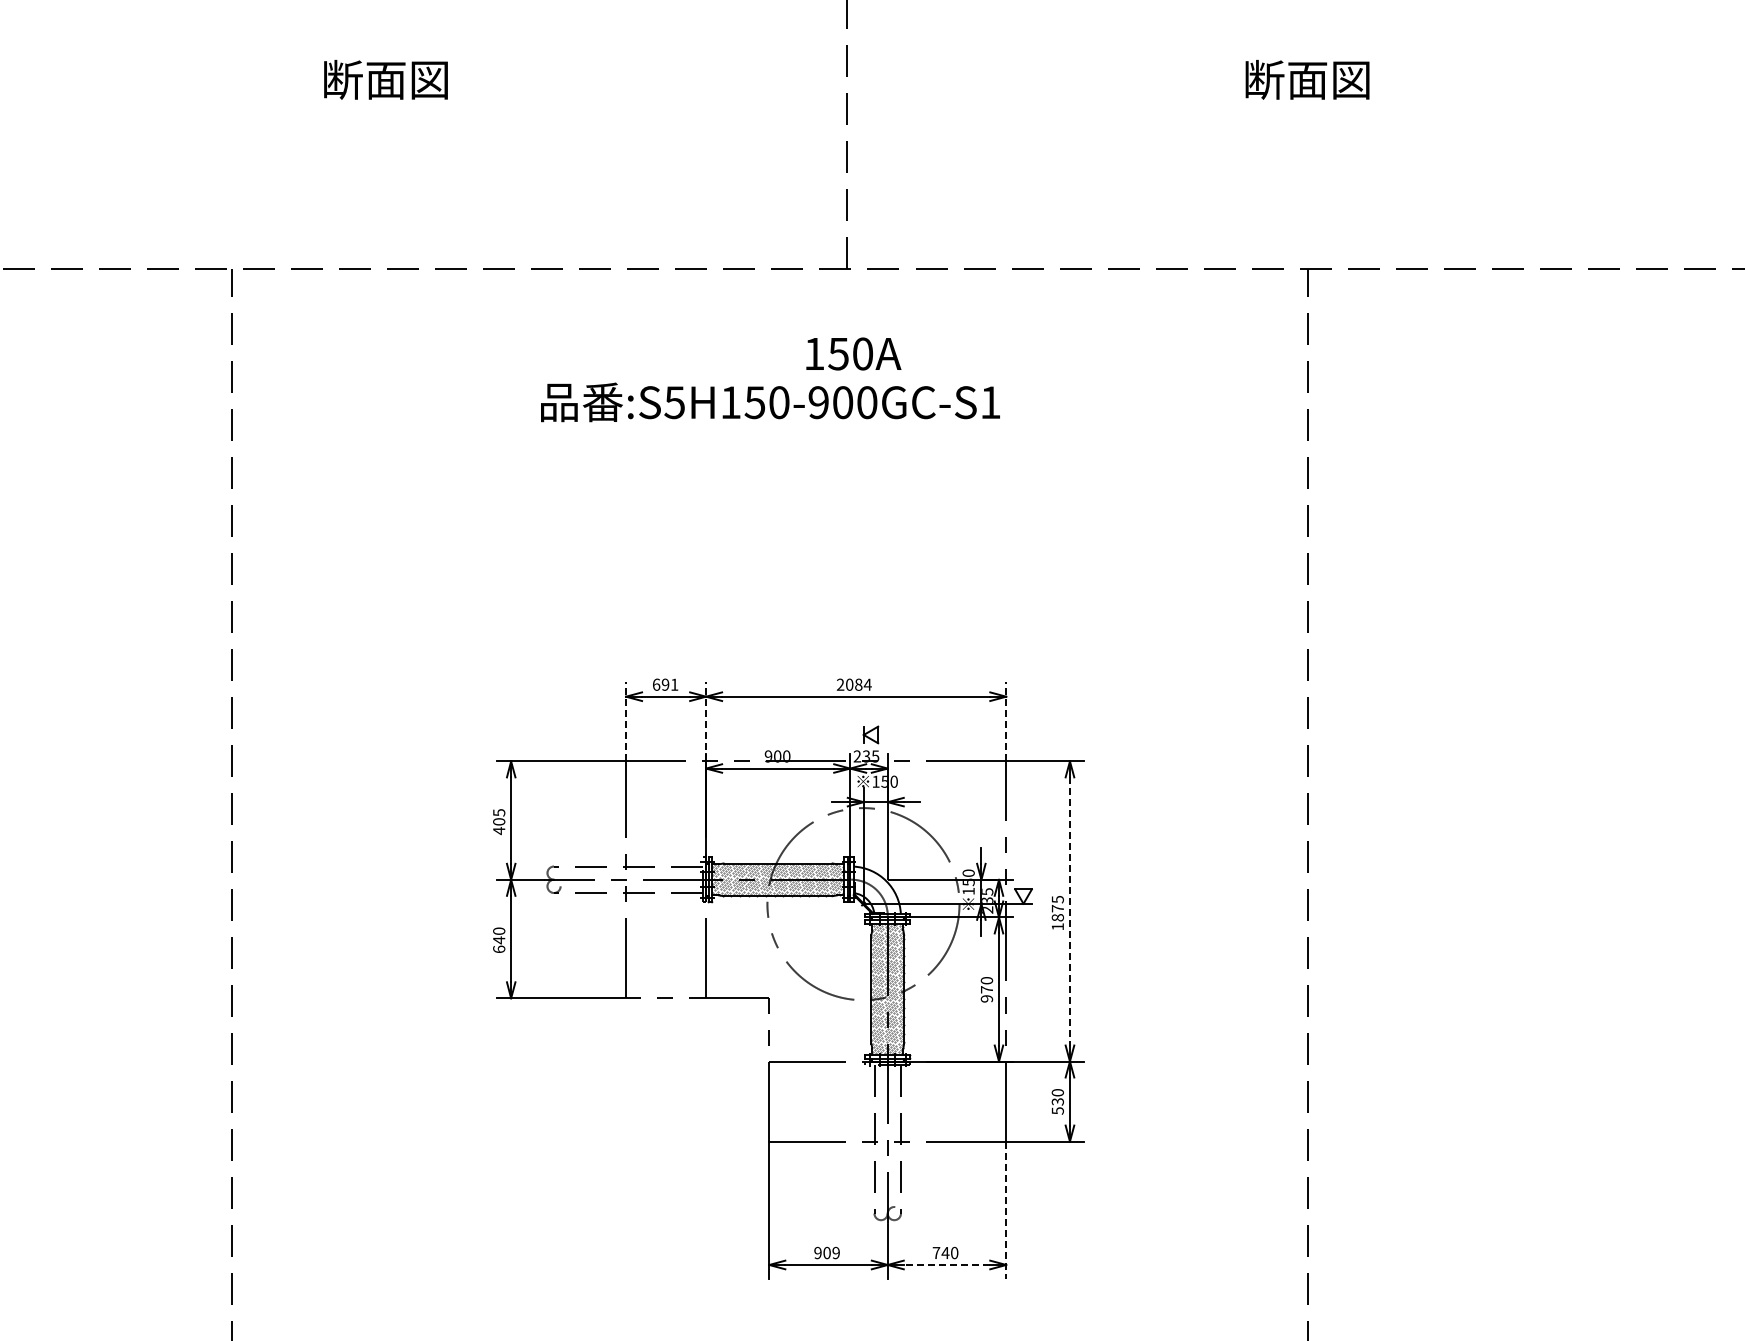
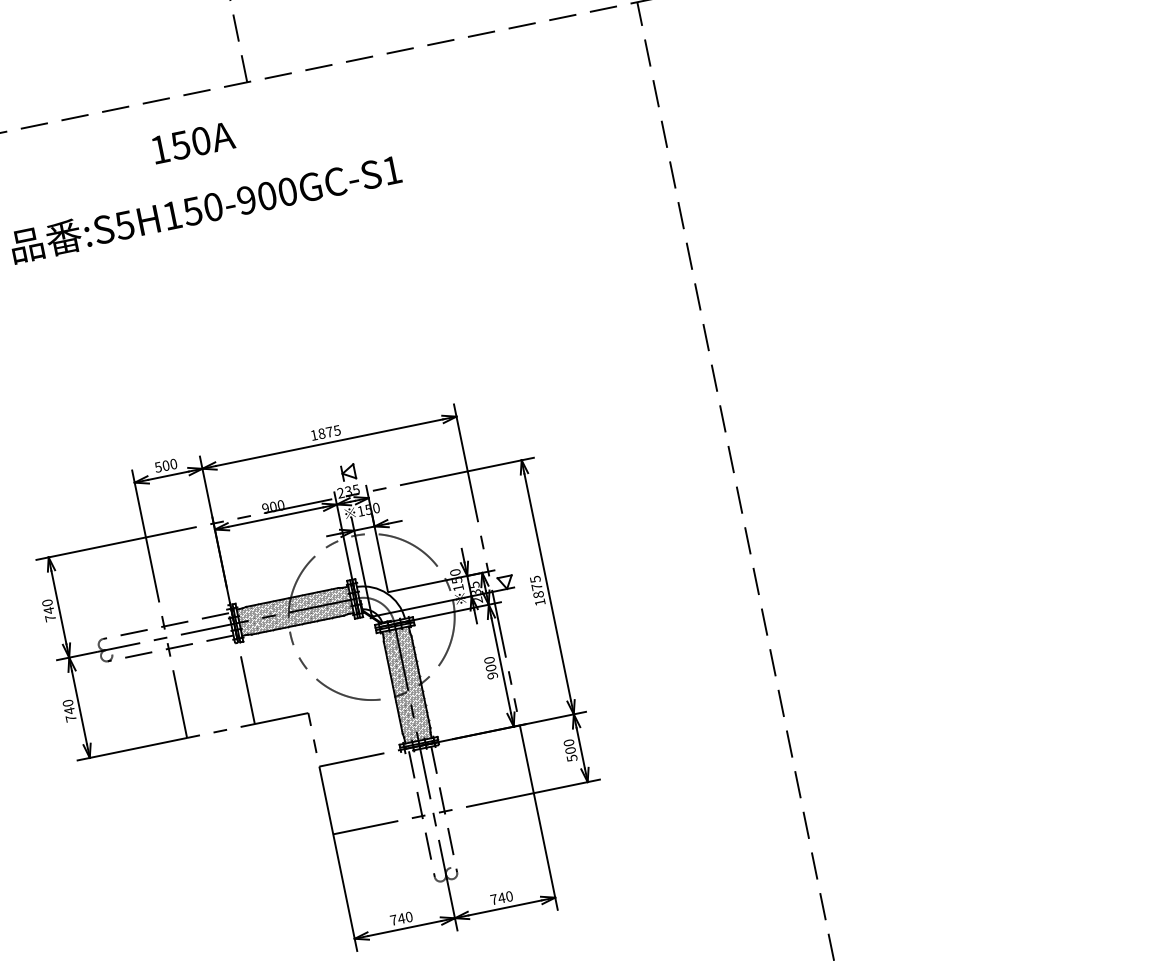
text: (853, 353) -> (193, 142), moved
text: (665, 684) -> (165, 465), 691 -> 500
text: (853, 684) -> (325, 432), 2084 -> 1875
line: (626, 720) -> (139, 502), dashed -> solid
line: (706, 720) -> (206, 488), dashed -> solid
line: (1006, 720) -> (460, 436), dashed -> solid
text: (499, 822) -> (49, 611), 405 -> 740
line: (1069, 911) -> (547, 587), dashed -> solid
text: (499, 949) -> (71, 718), 640 -> 740
text: (986, 989) -> (490, 667), 970 -> 900
text: (1057, 1101) -> (570, 750), 530 -> 500
line: (1006, 1210) -> (545, 851), dashed -> solid
text: (826, 1252) -> (400, 918), 909 -> 740
line: (946, 1264) -> (504, 907), dashed -> solid

